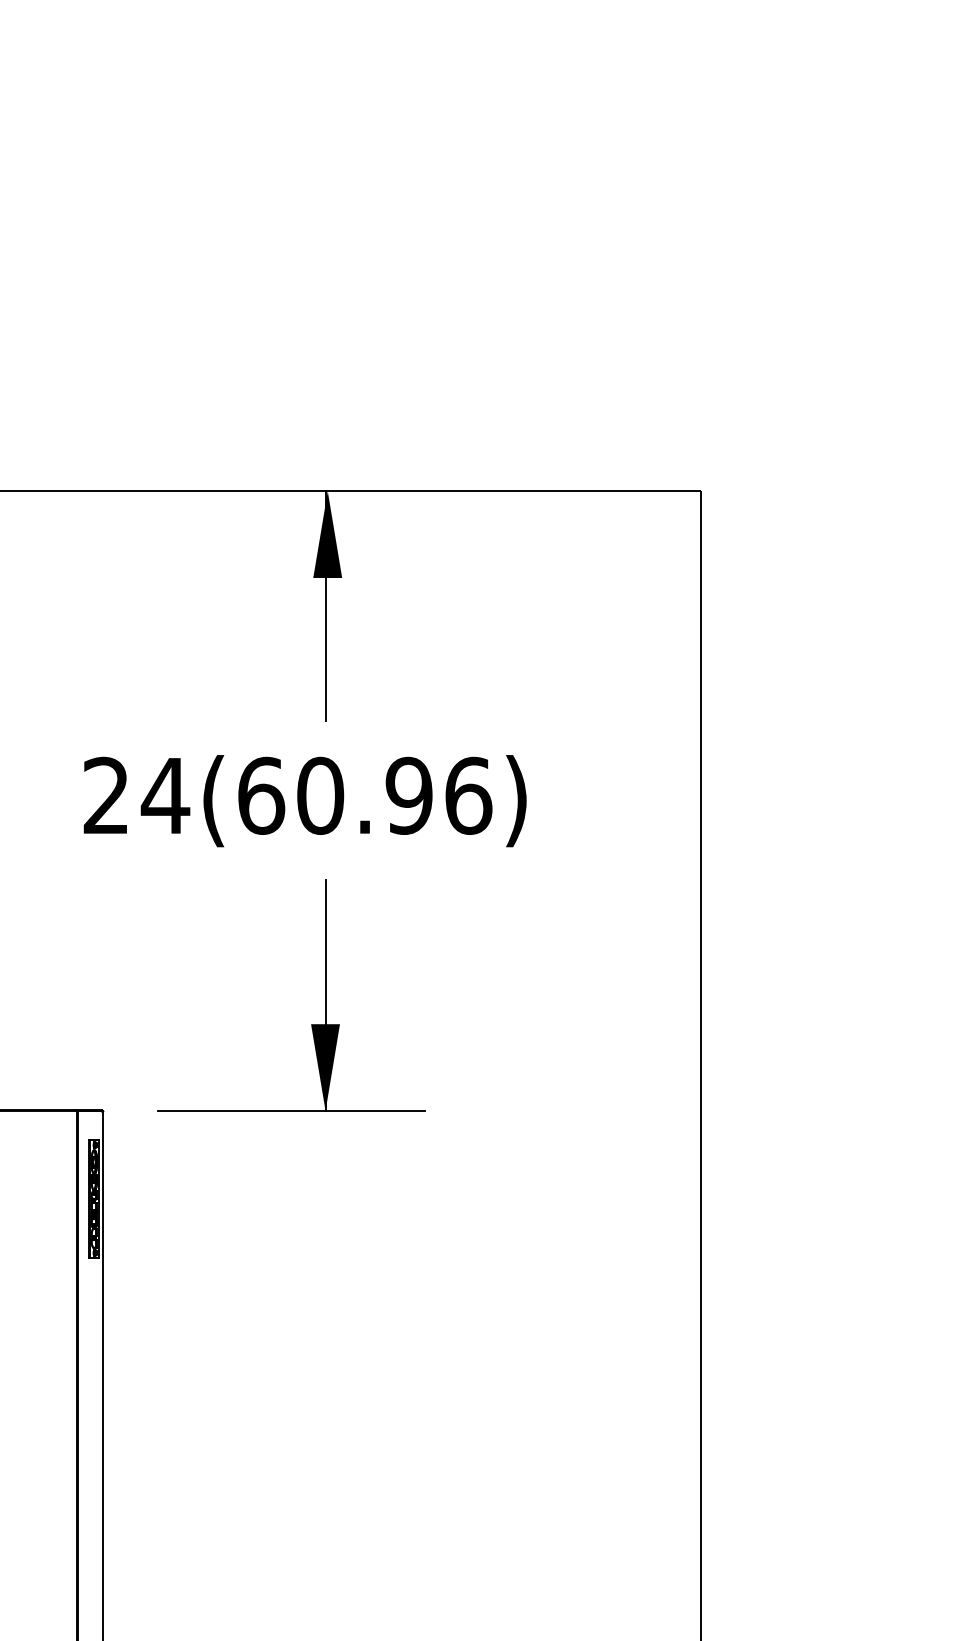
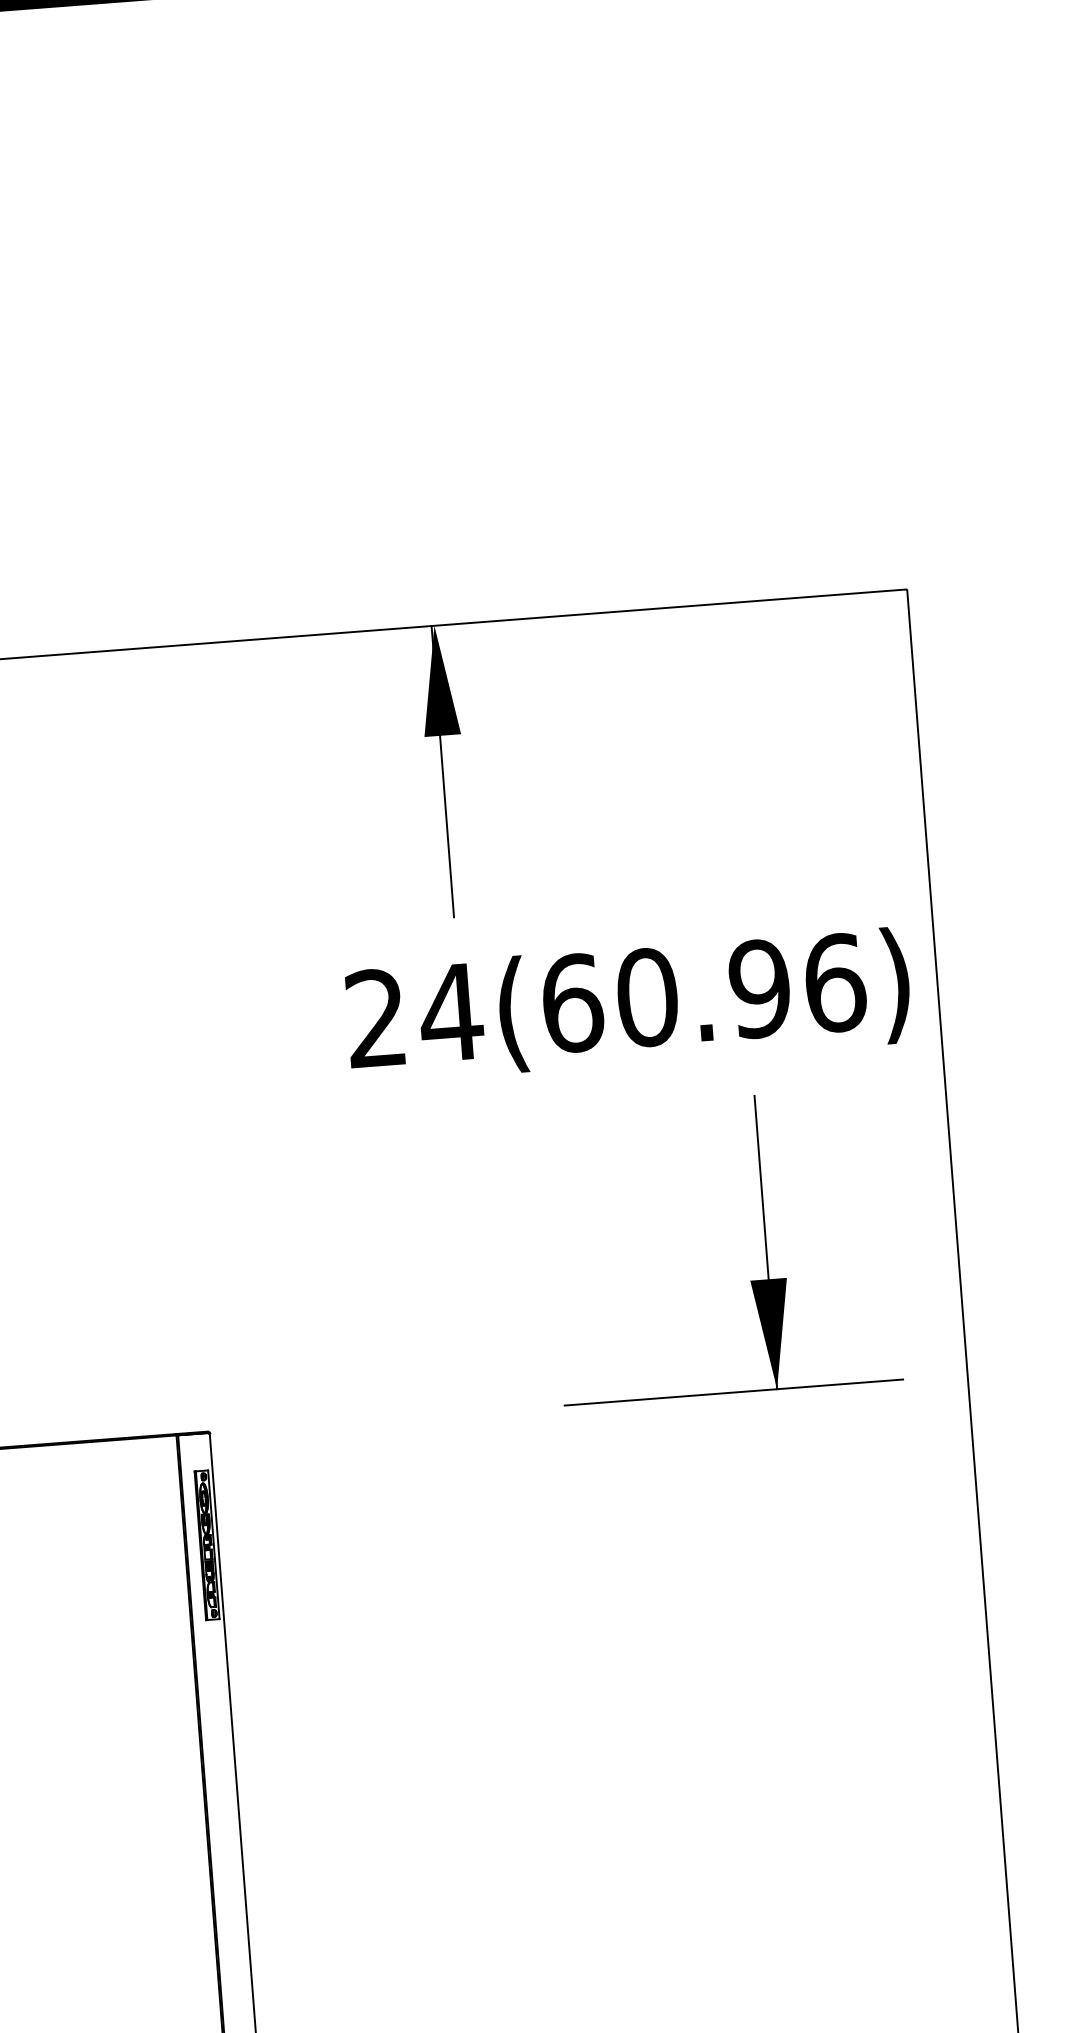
text: (304, 801) -> (627, 1006), moved
part: (325, 995) -> (765, 1242), moved

